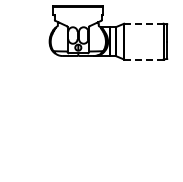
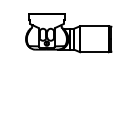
line: (143, 23) -> (94, 26), dashed -> solid
line: (143, 59) -> (94, 52), dashed -> solid

